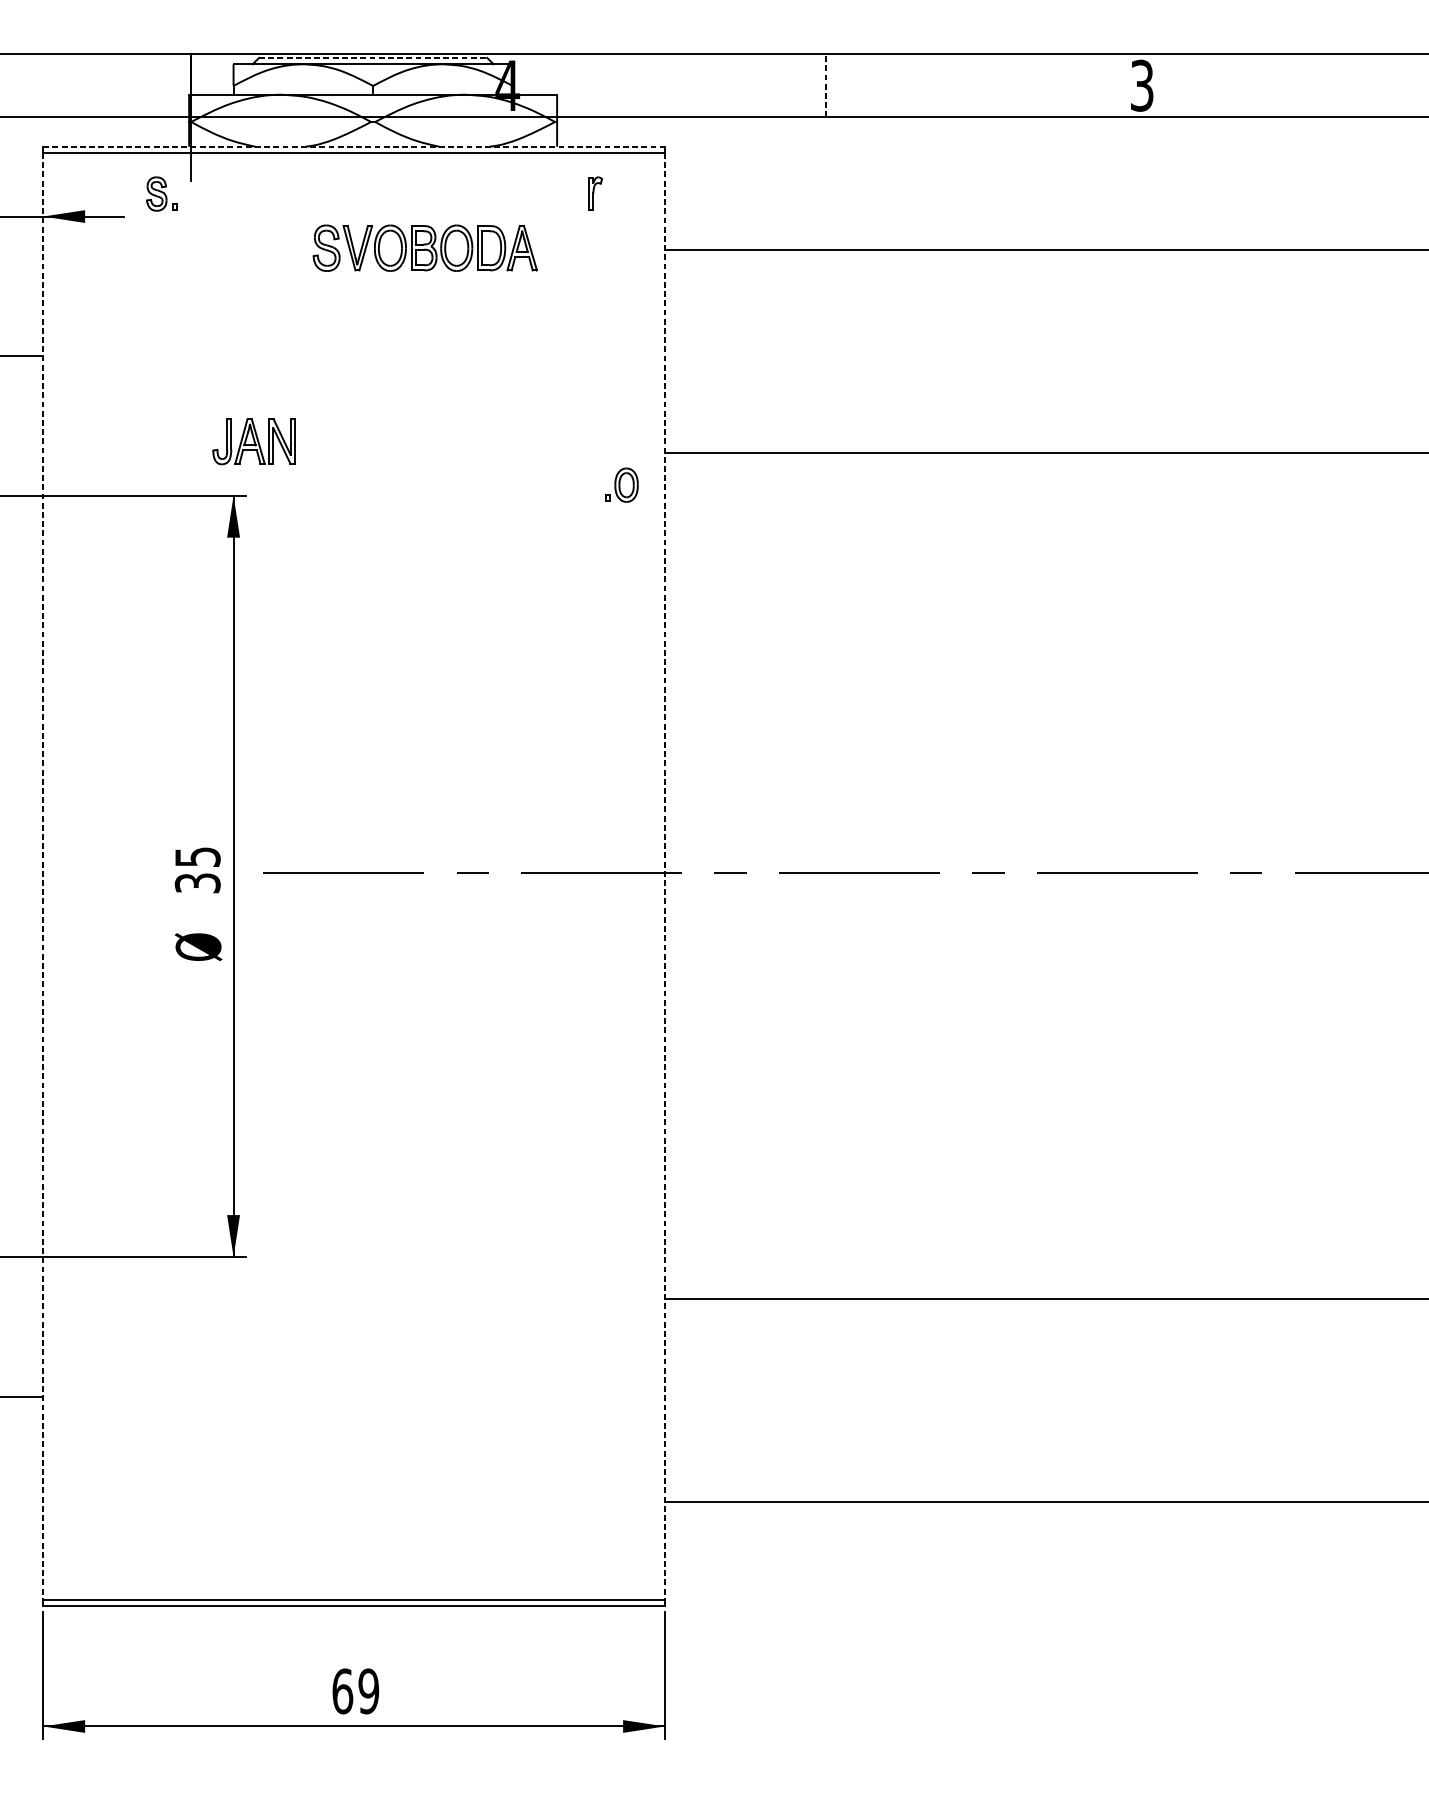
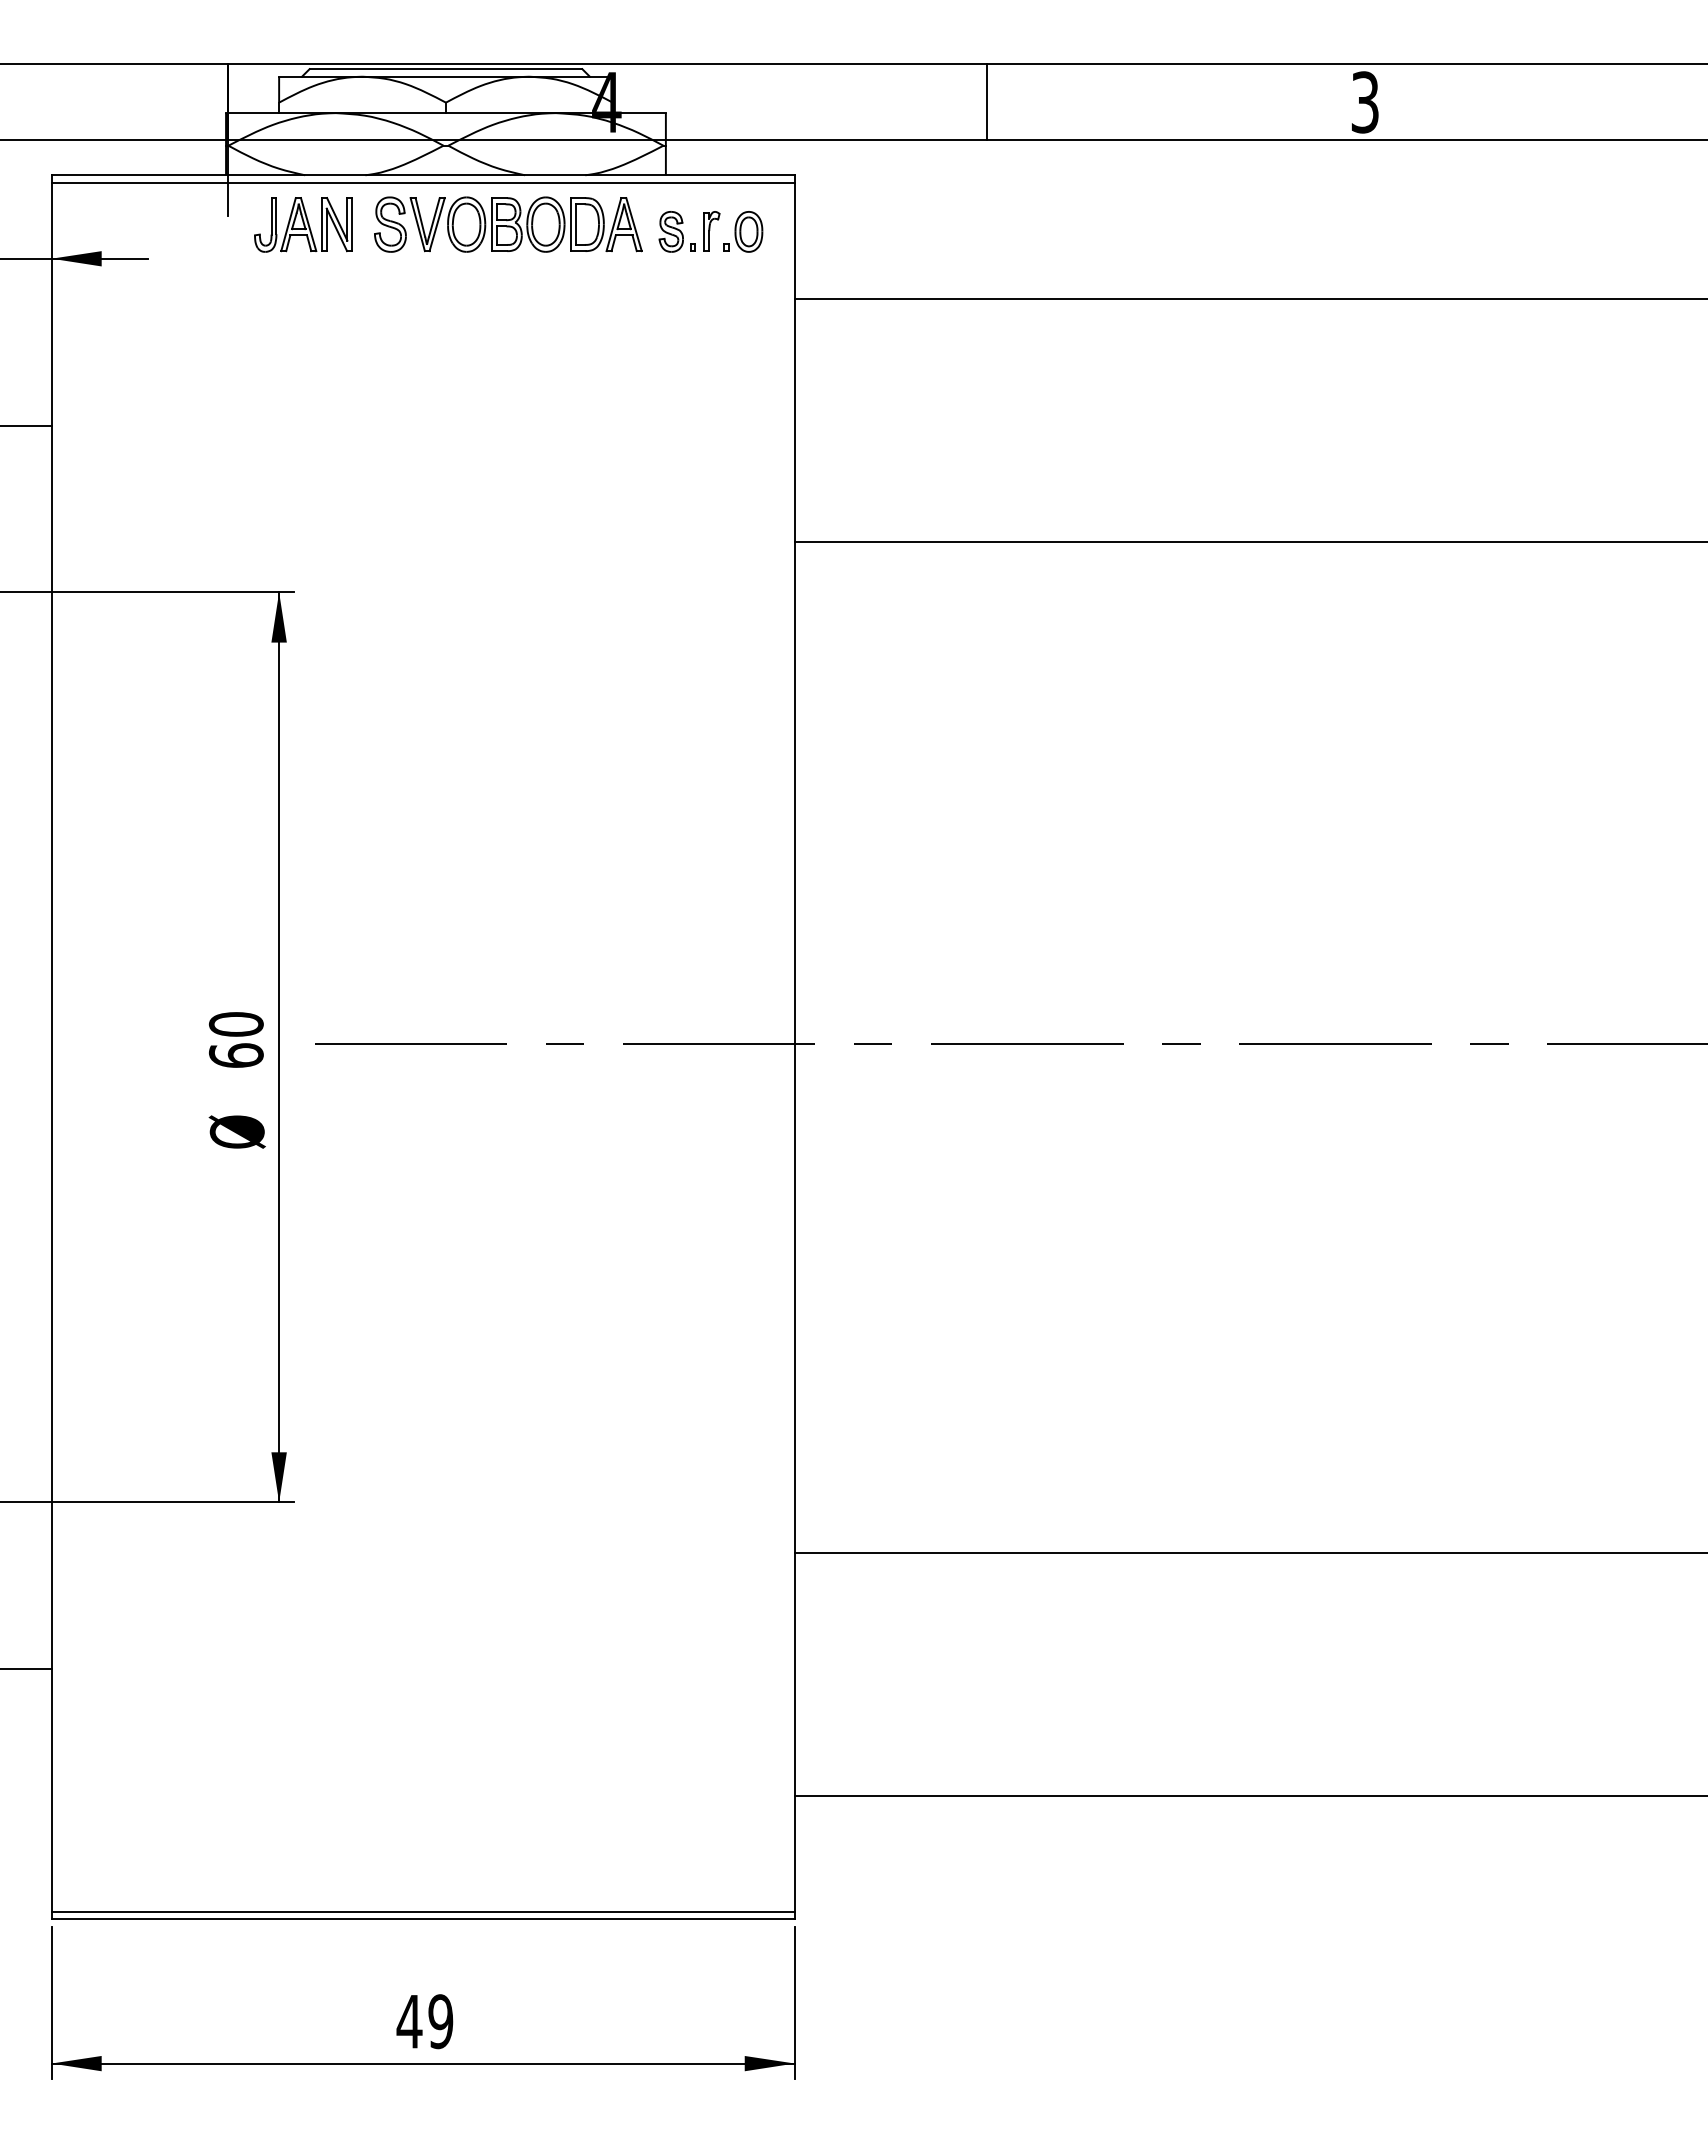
line: (373, 58) -> (446, 69), dashed -> solid
line: (825, 85) -> (986, 102), dashed -> solid
line: (354, 146) -> (423, 175), dashed -> solid
part: (161, 193) -> (676, 231), moved
part: (425, 248) -> (508, 224), moved
part: (253, 441) -> (303, 224), moved
part: (622, 484) -> (743, 231), moved
text: (197, 869) -> (235, 1039), 35 -> 60
line: (43, 876) -> (51, 1047), dashed -> solid
line: (664, 876) -> (794, 1047), dashed -> solid
text: (342, 1691) -> (409, 2021), 69 -> 49

